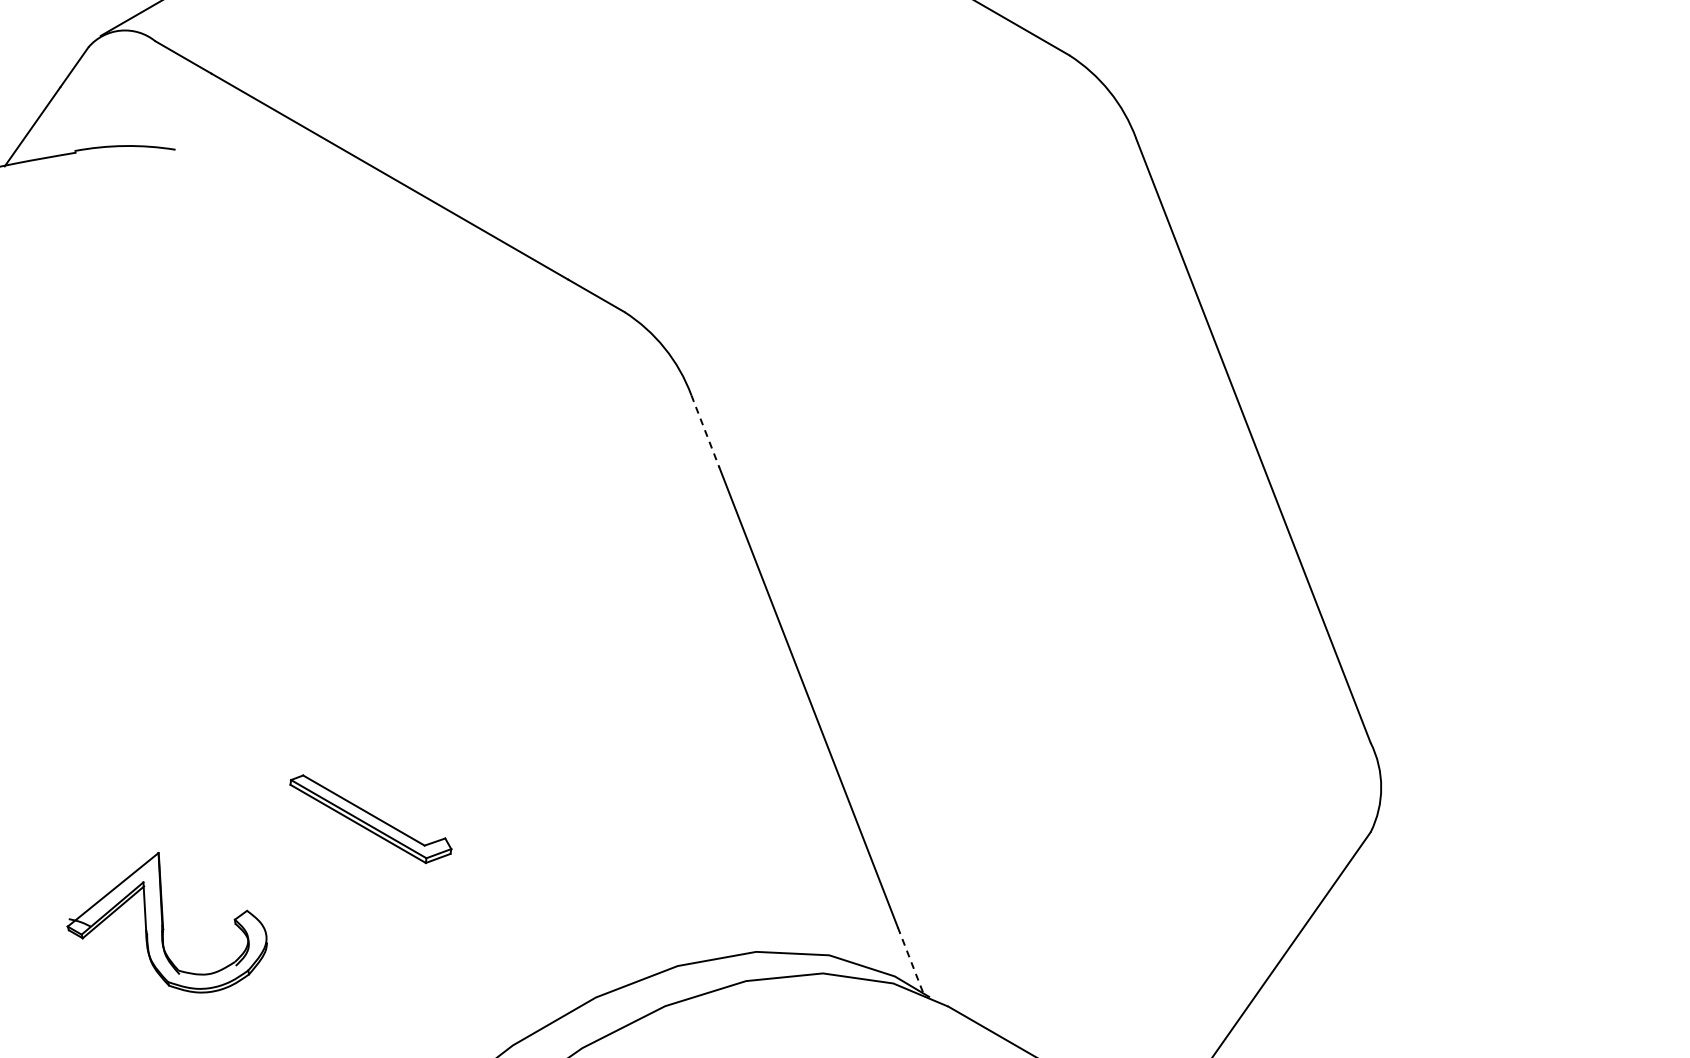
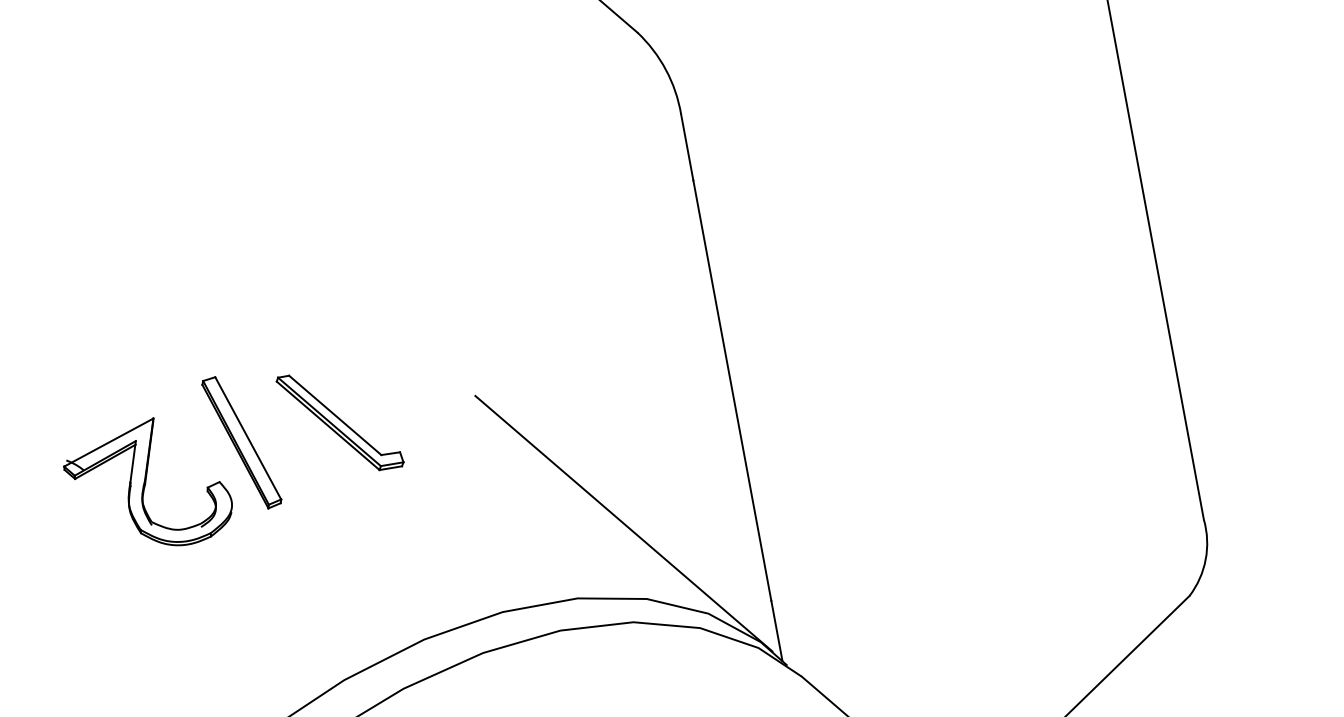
line: (705, 431) -> (687, 147), dashed -> solid
part: (263, 861) -> (241, 442), added
line: (713, 871) -> (623, 523), added
line: (910, 960) -> (776, 631), dashed -> solid

